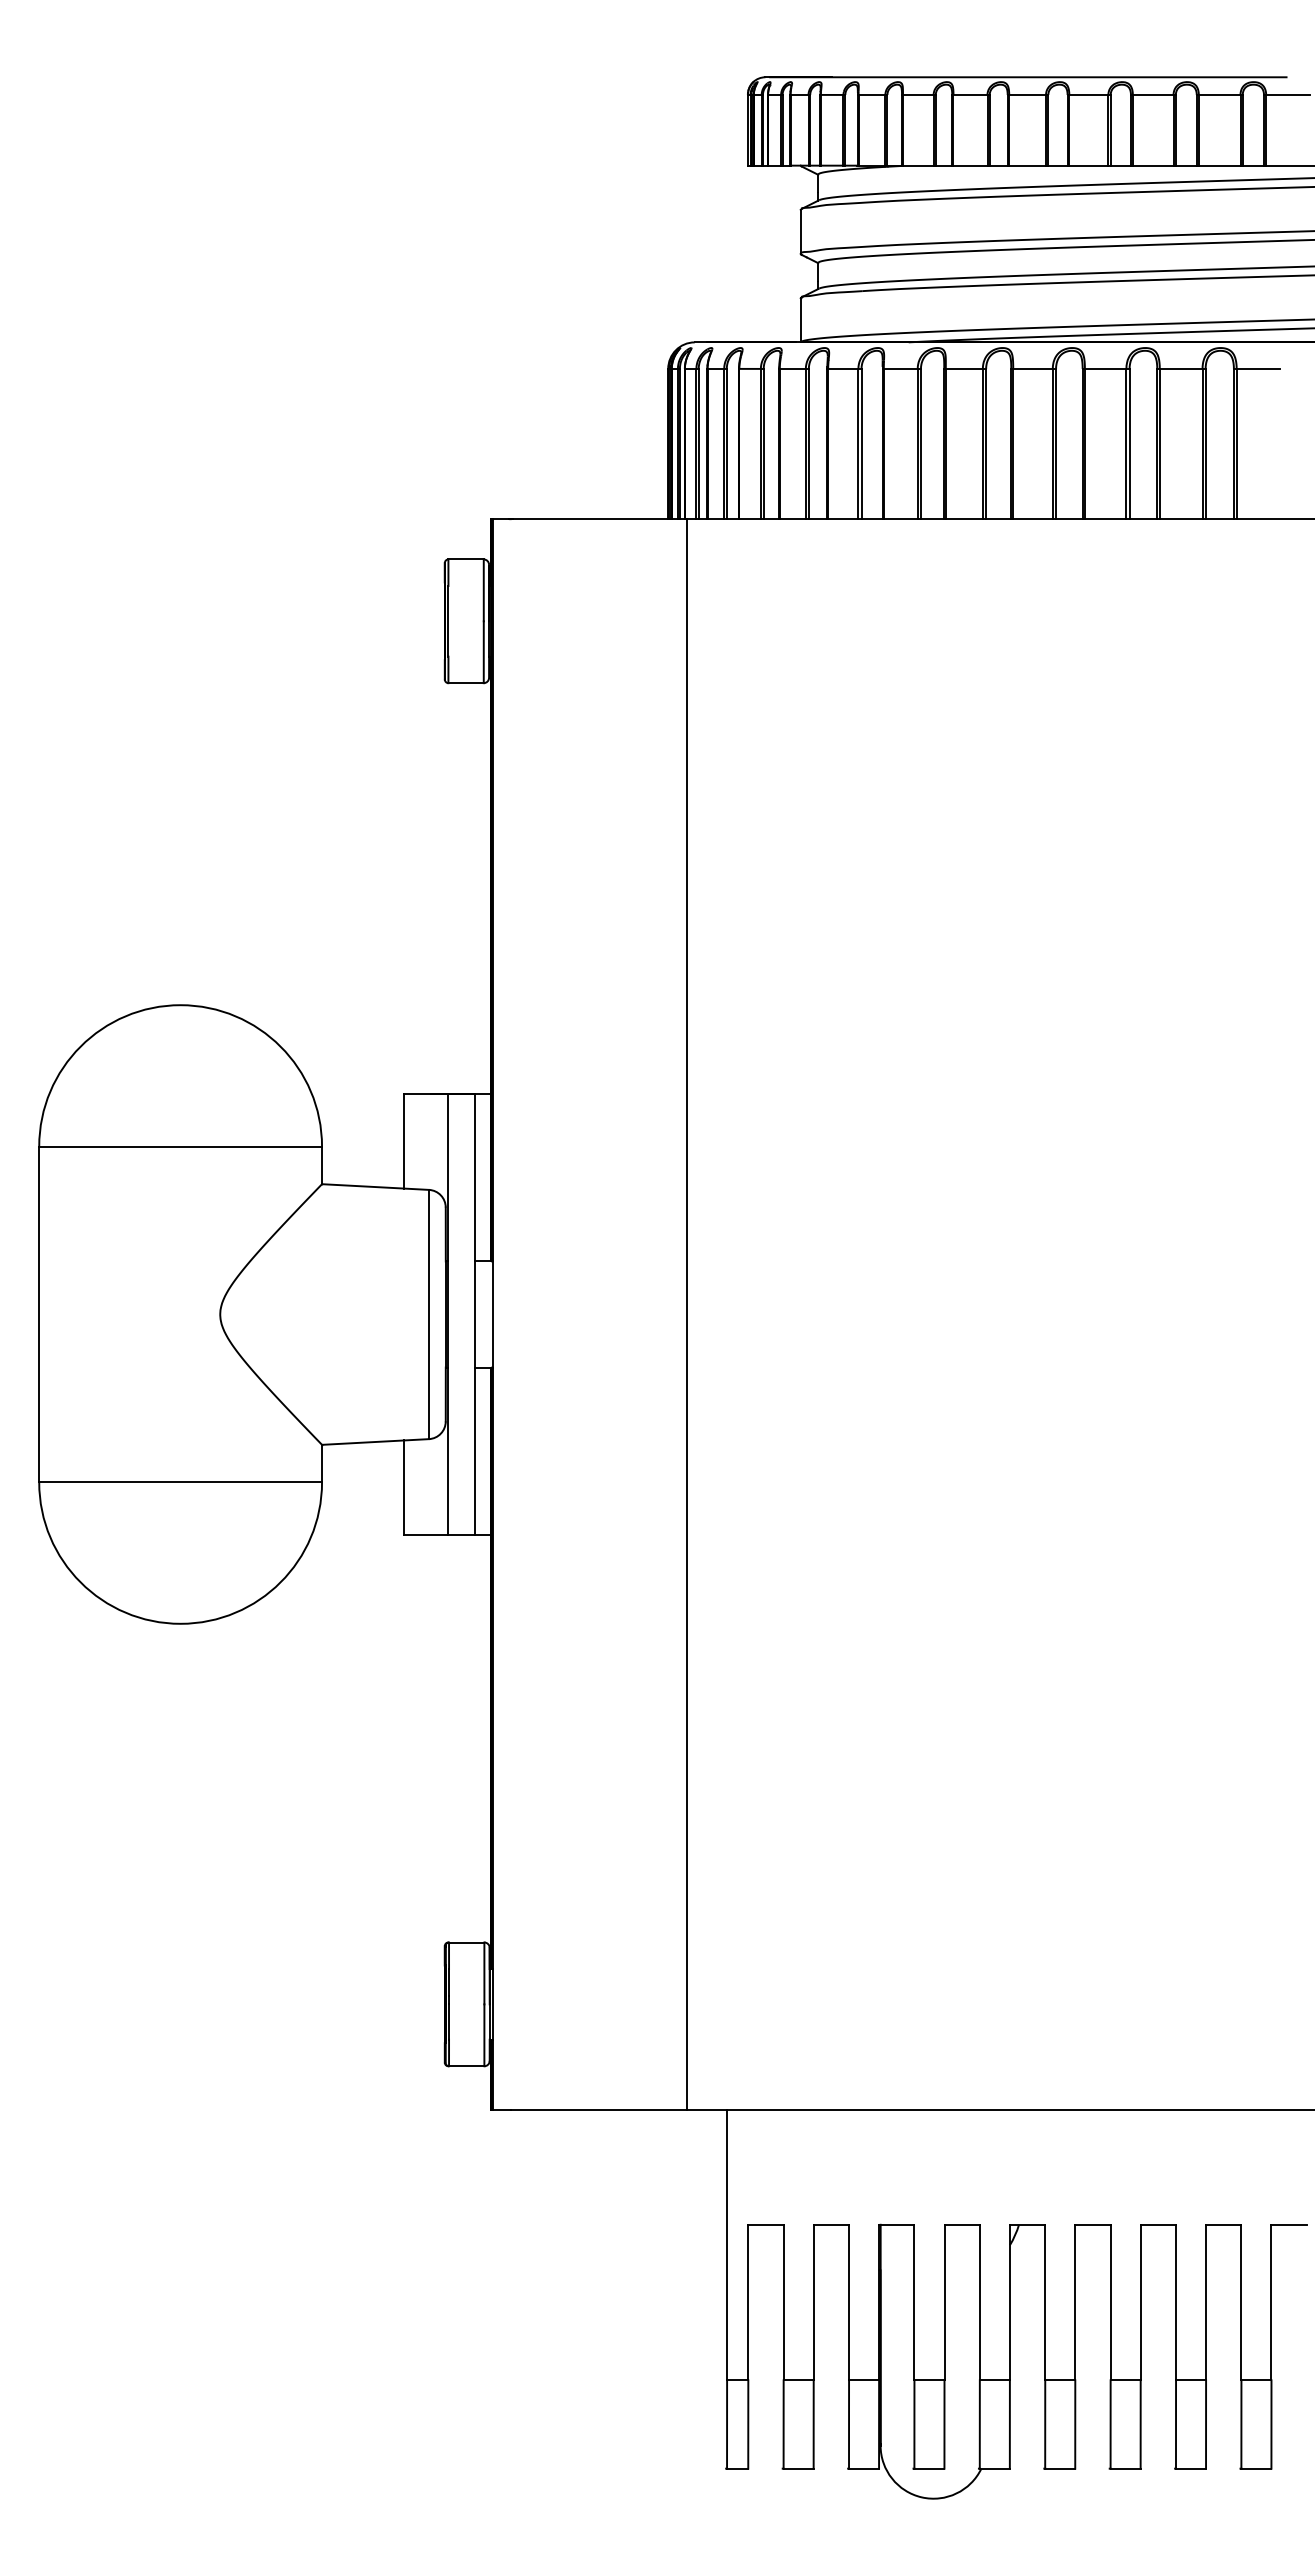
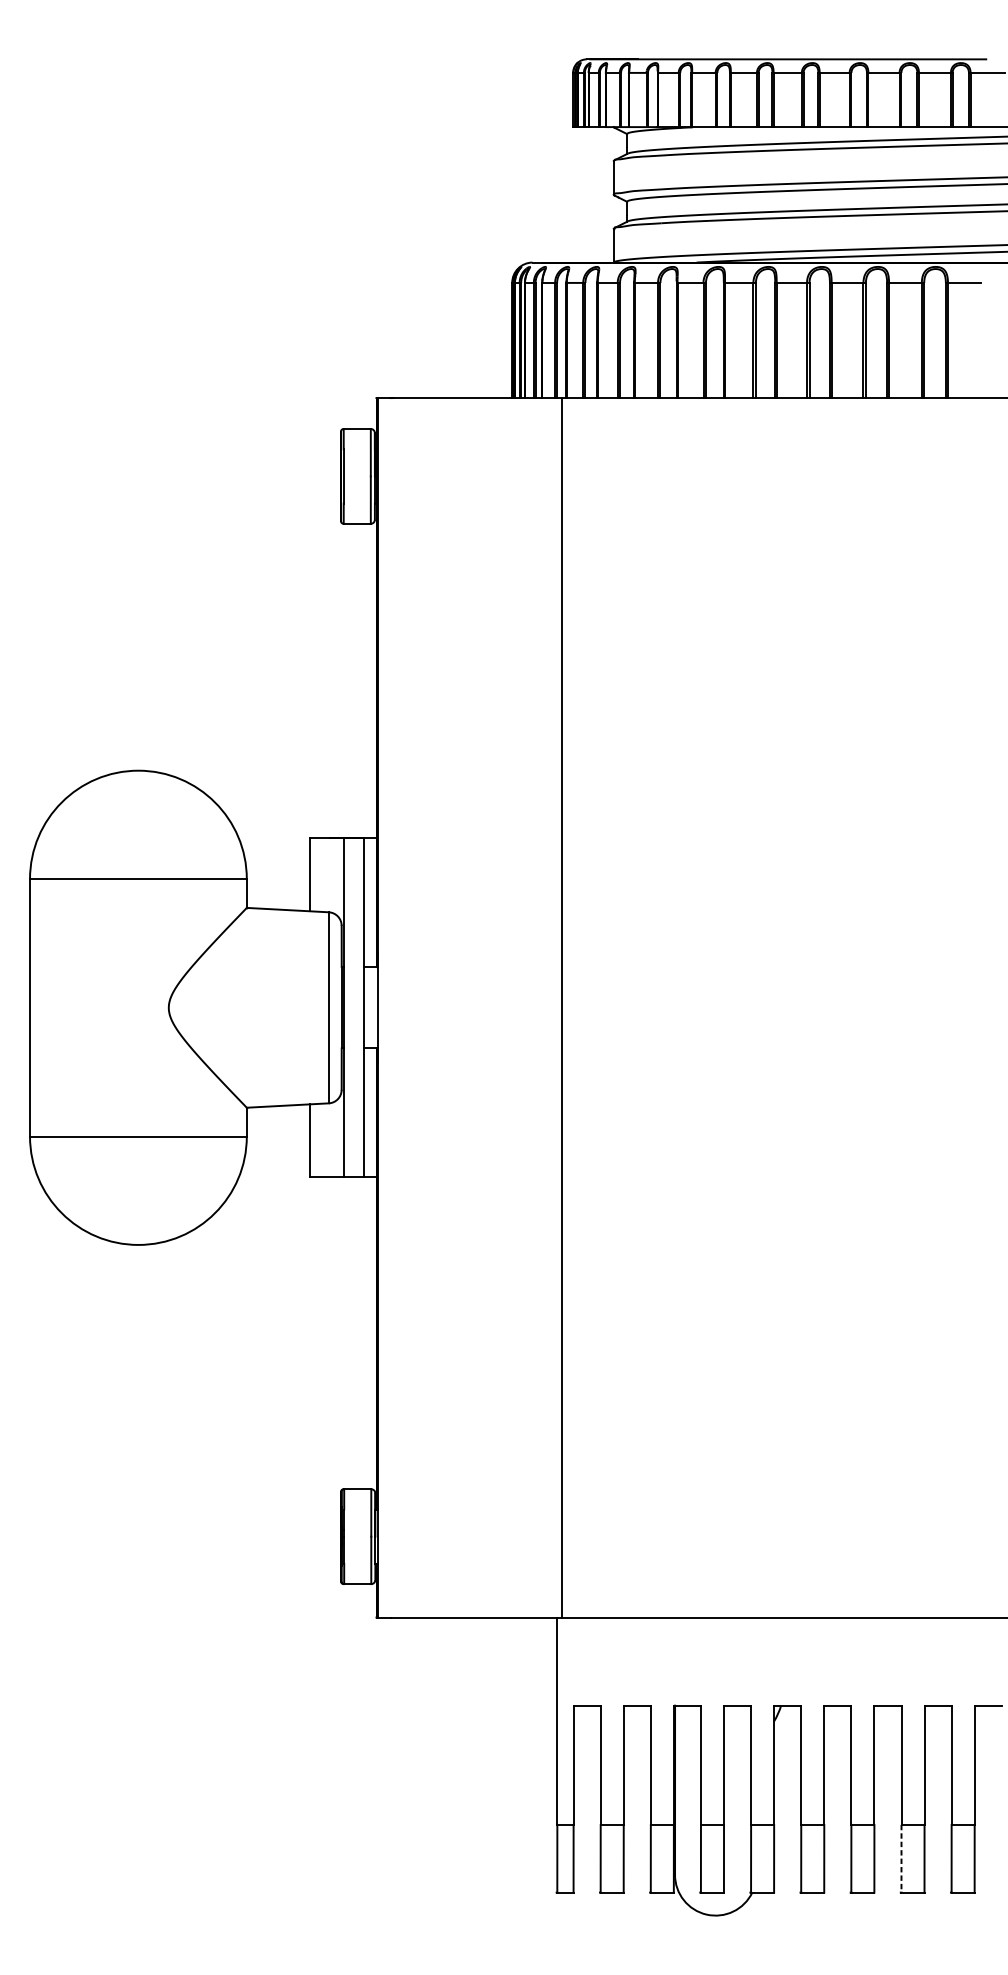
line: (687, 1314) -> (562, 1007), moved
line: (1176, 2425) -> (901, 1859), solid -> dashed

